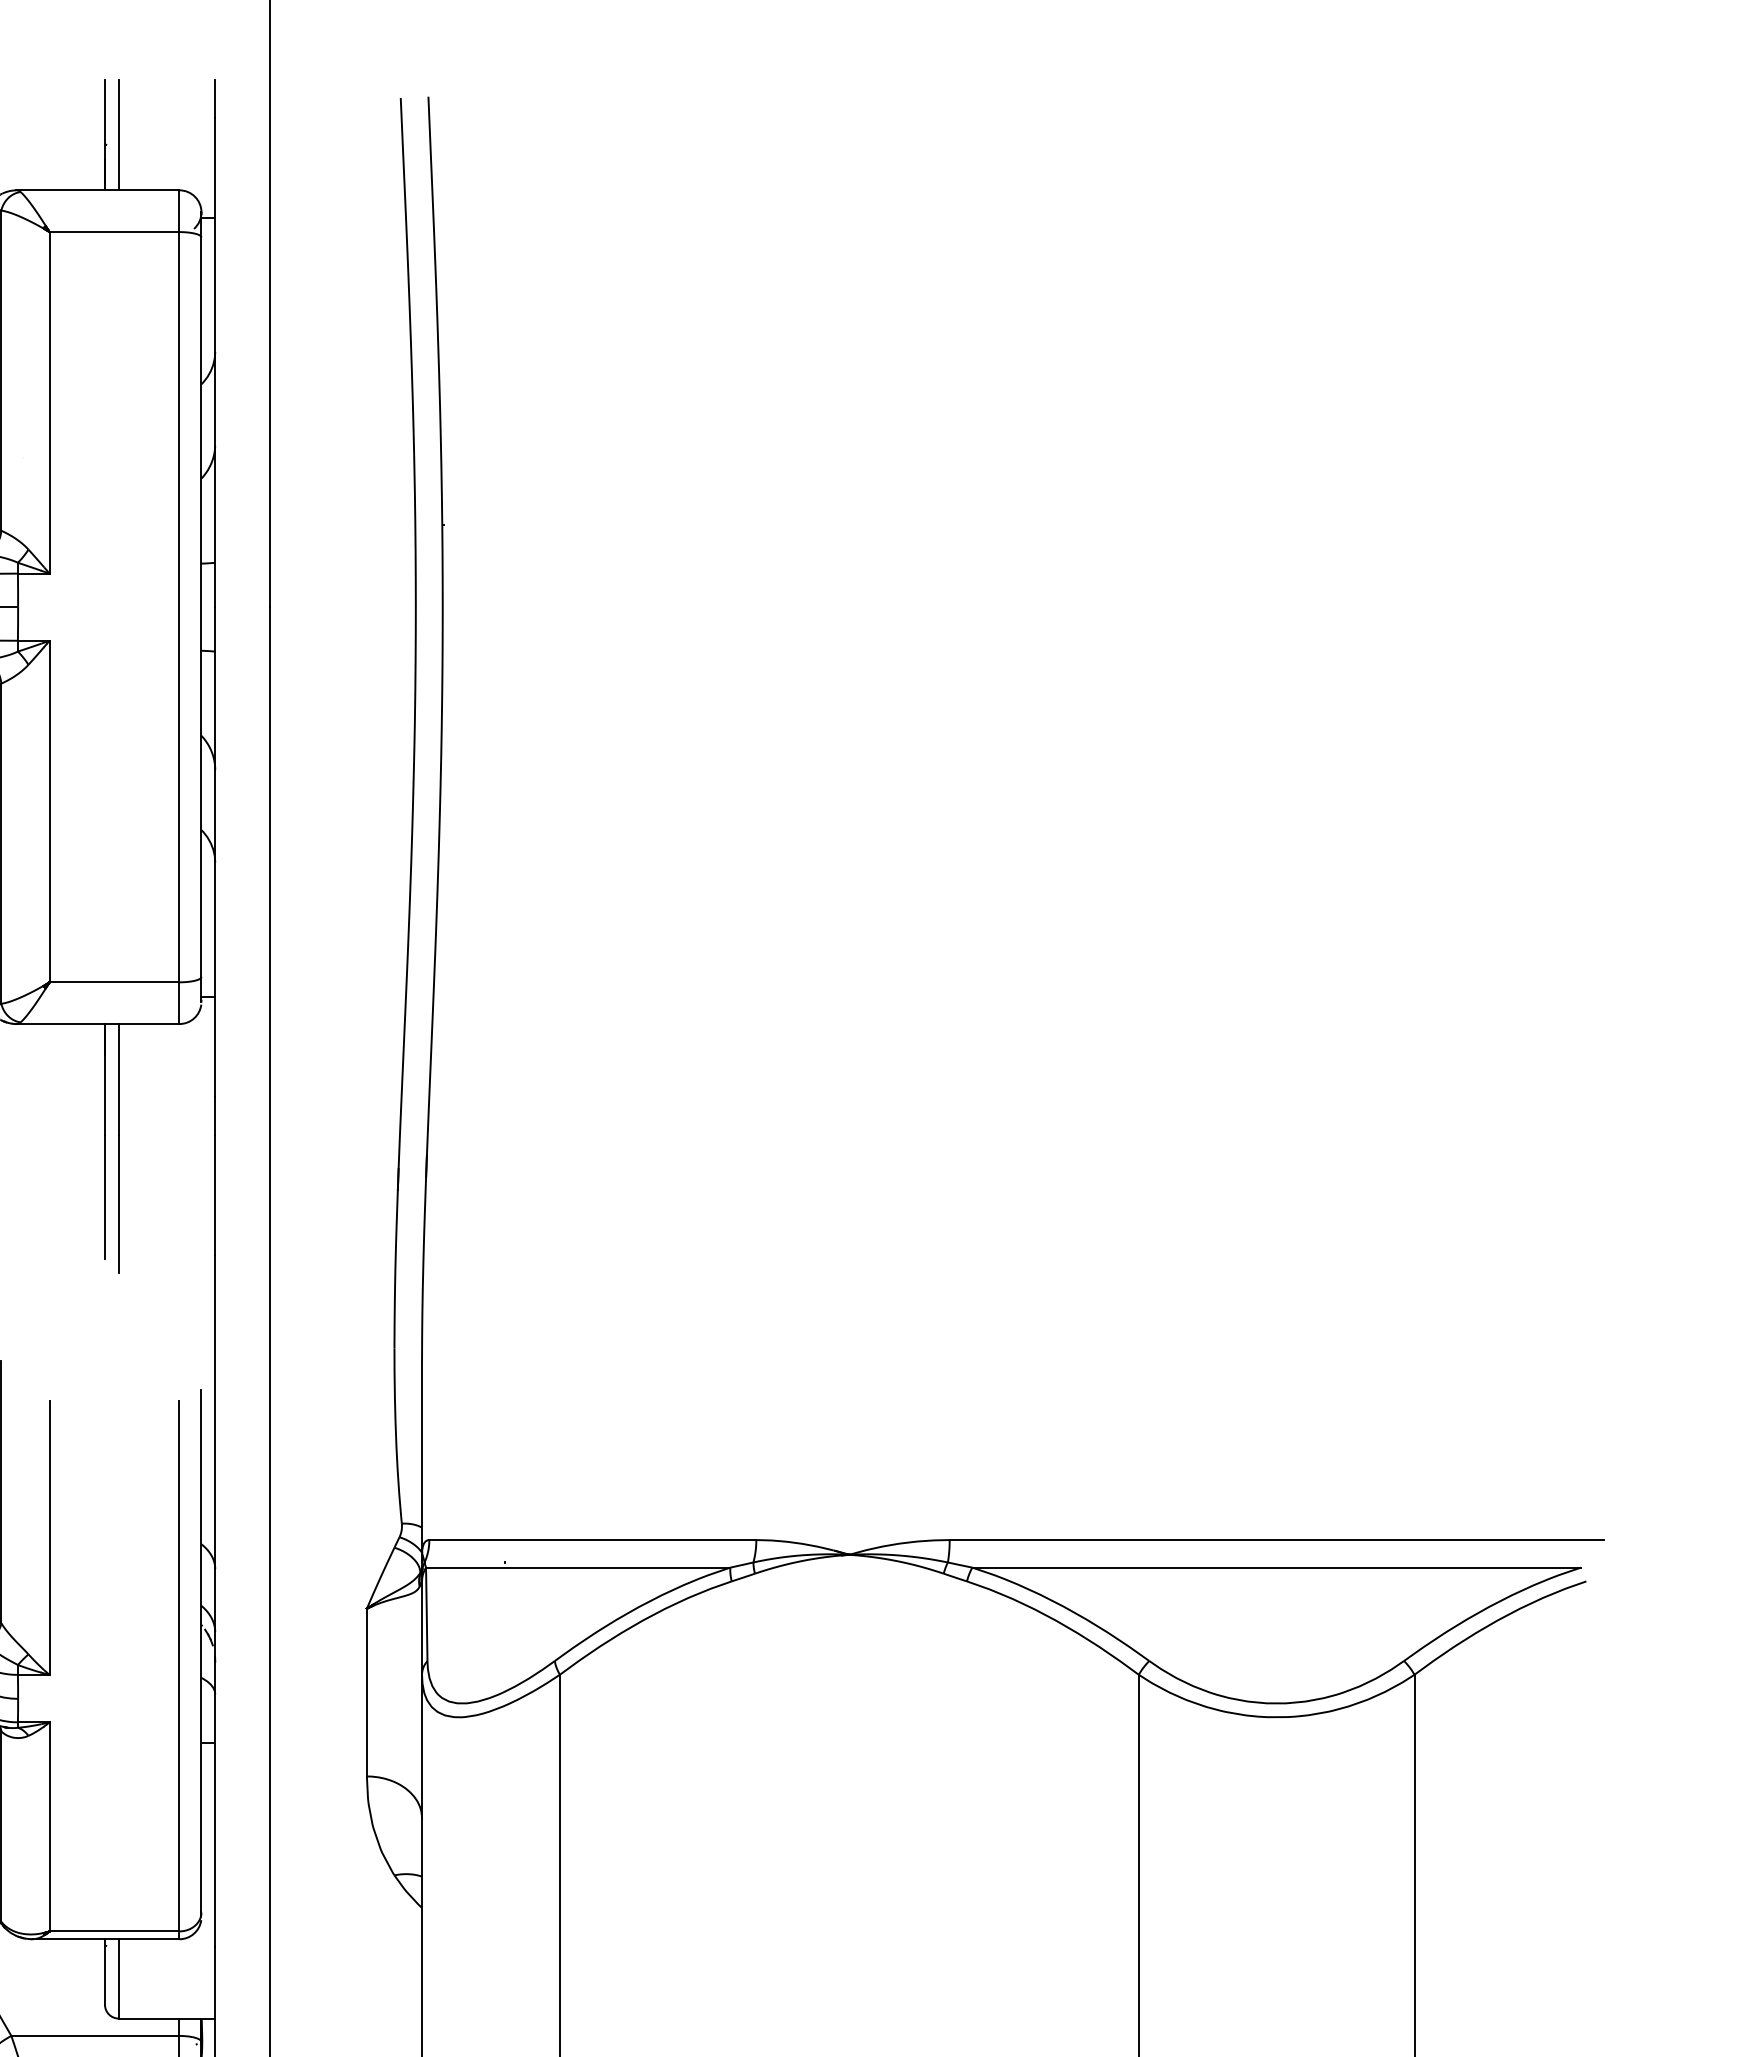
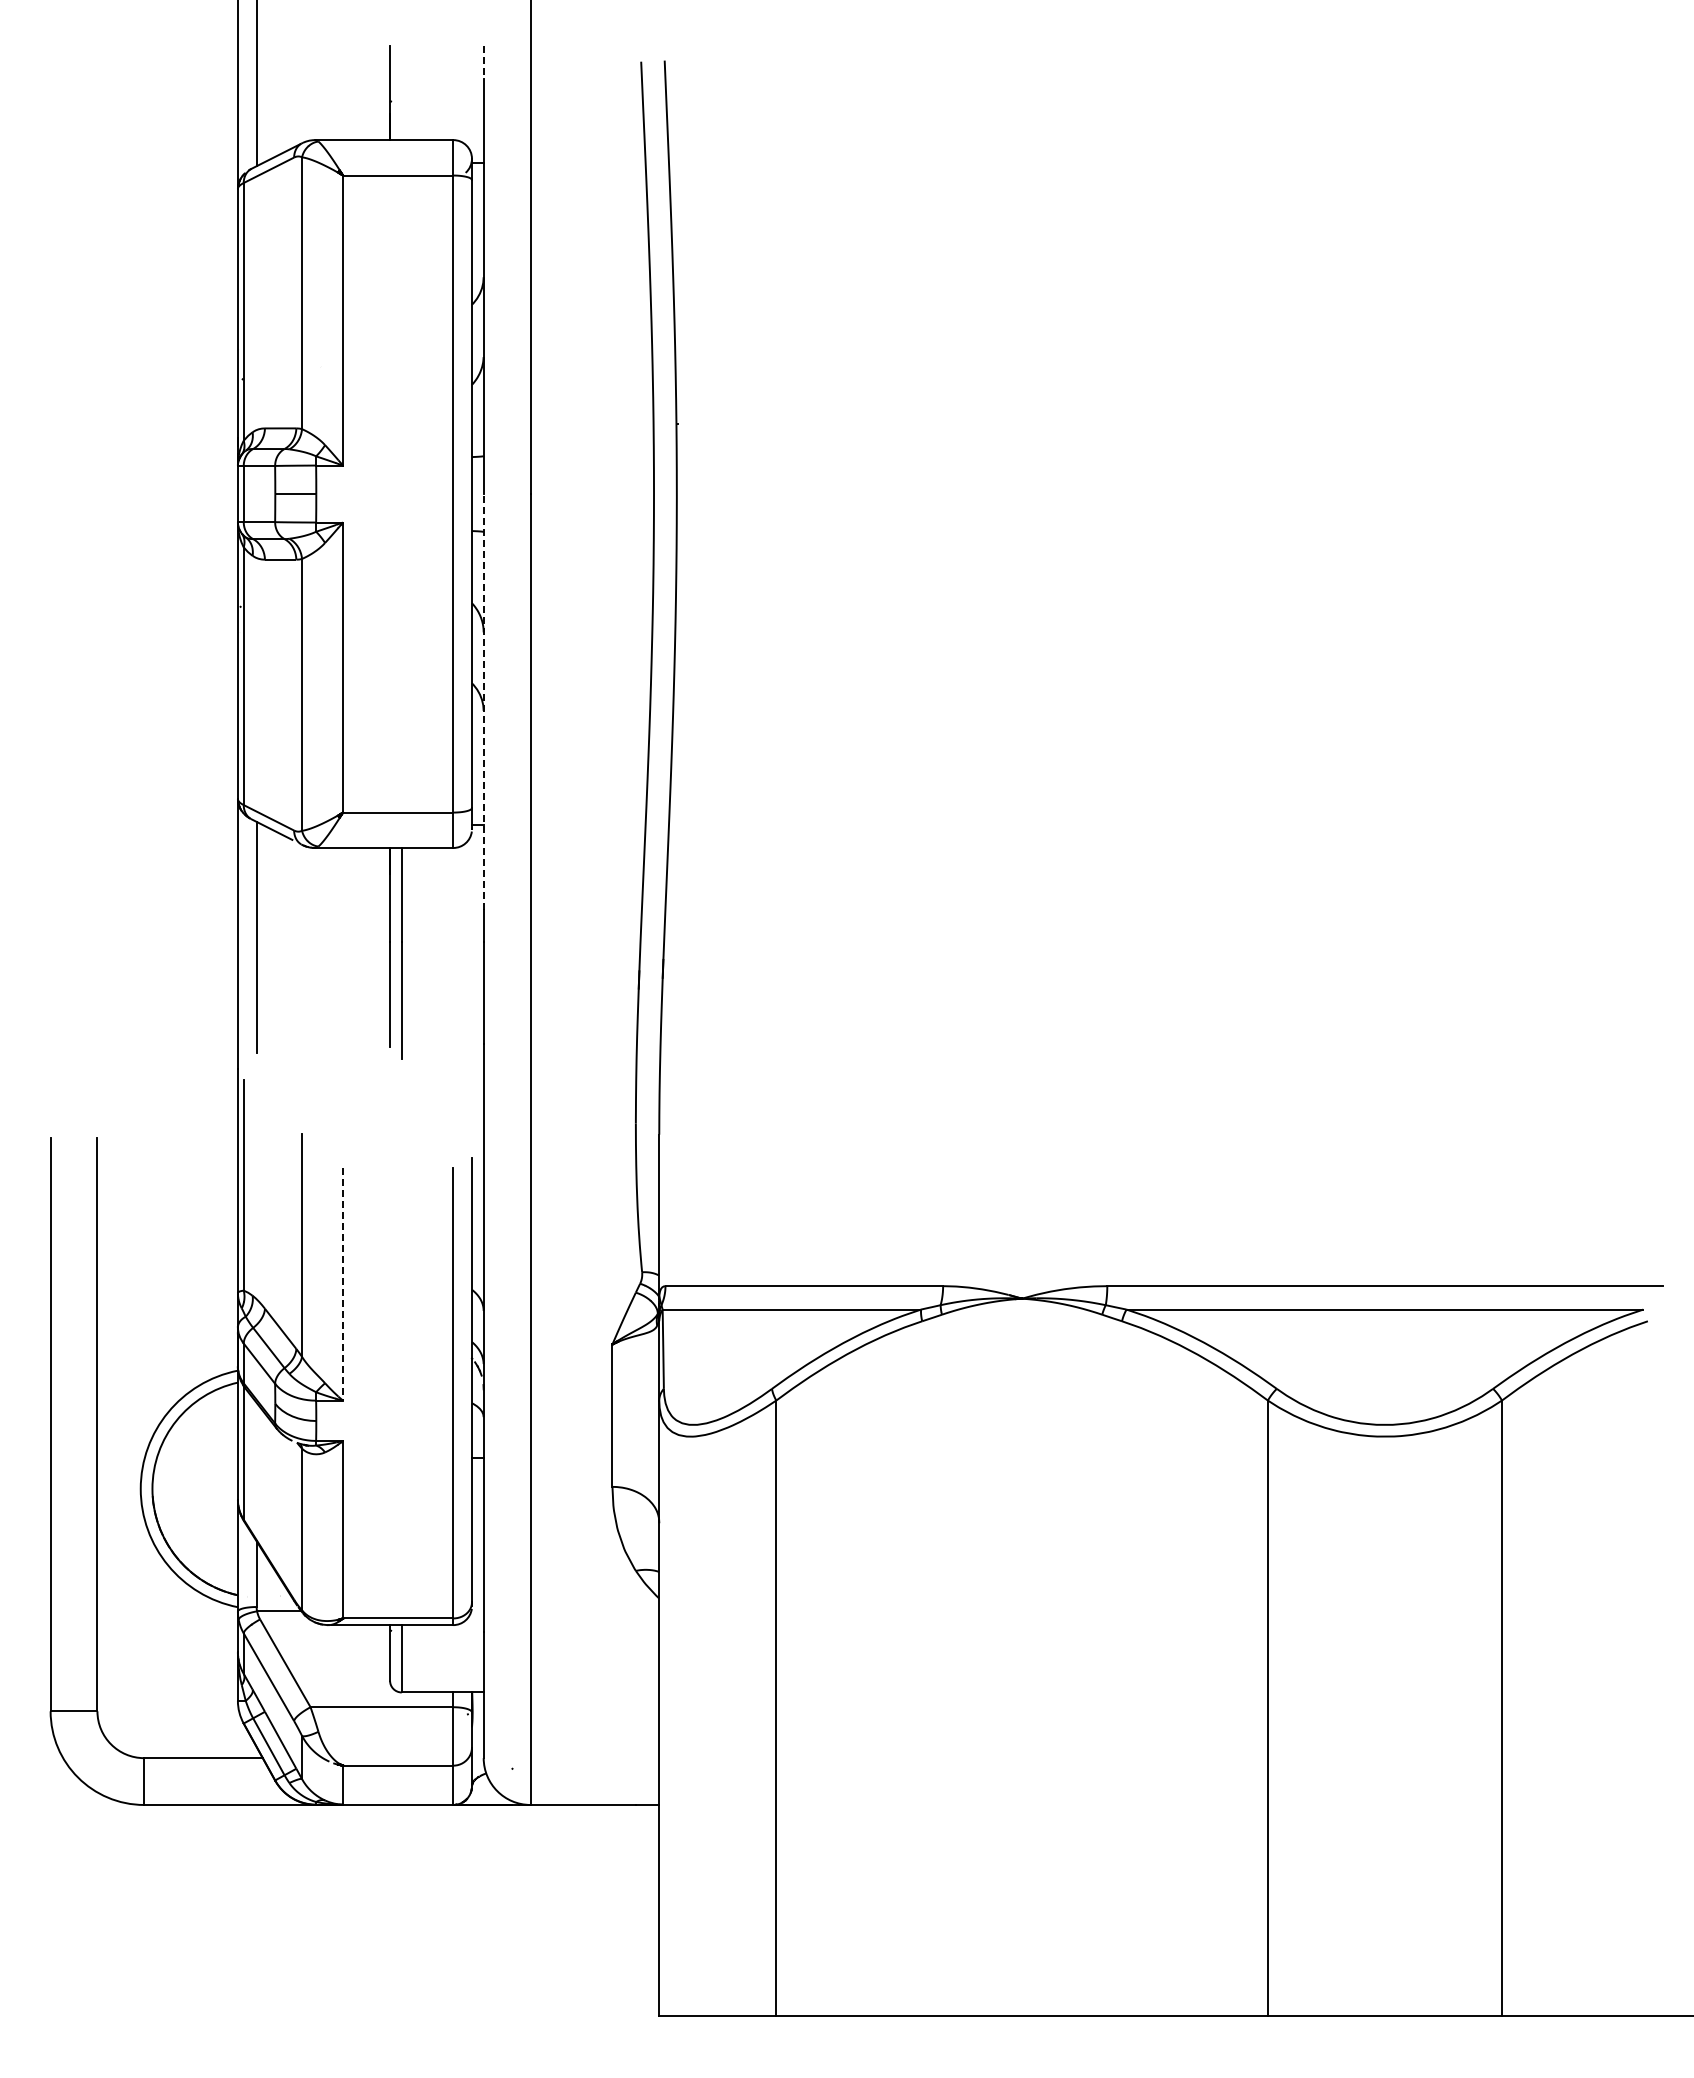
line: (215, 98) -> (483, 62), solid -> dashed
line: (118, 135) -> (401, 93), removed
line: (215, 851) -> (483, 701), solid -> dashed
line: (50, 1538) -> (343, 1284), solid -> dashed

